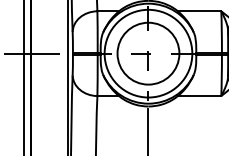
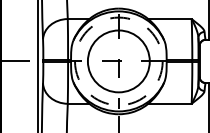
circle: (148, 53) -> (118, 61), solid -> dashed

